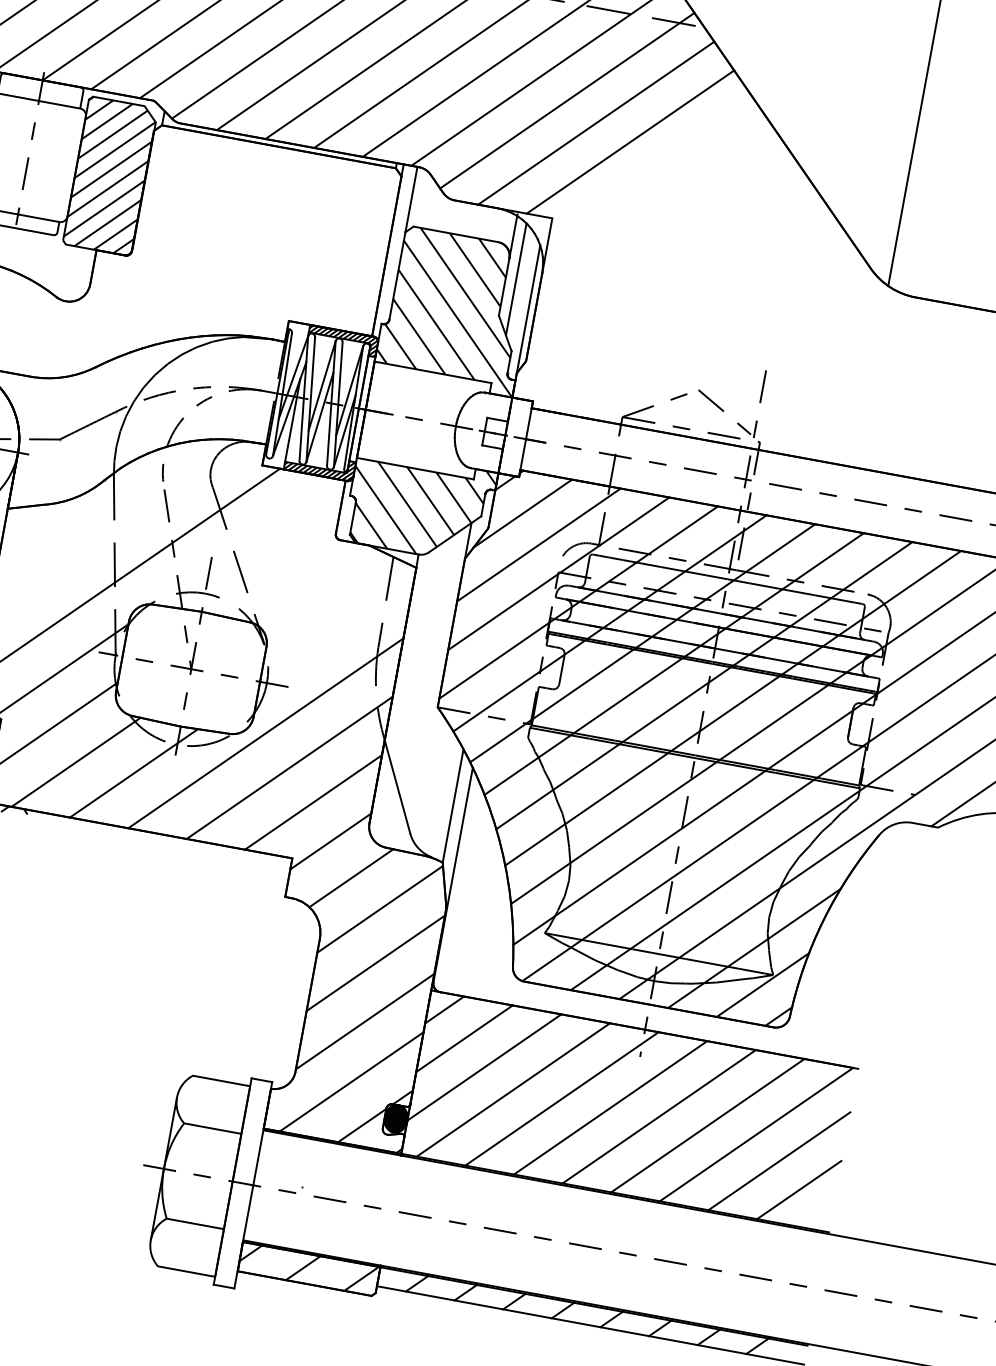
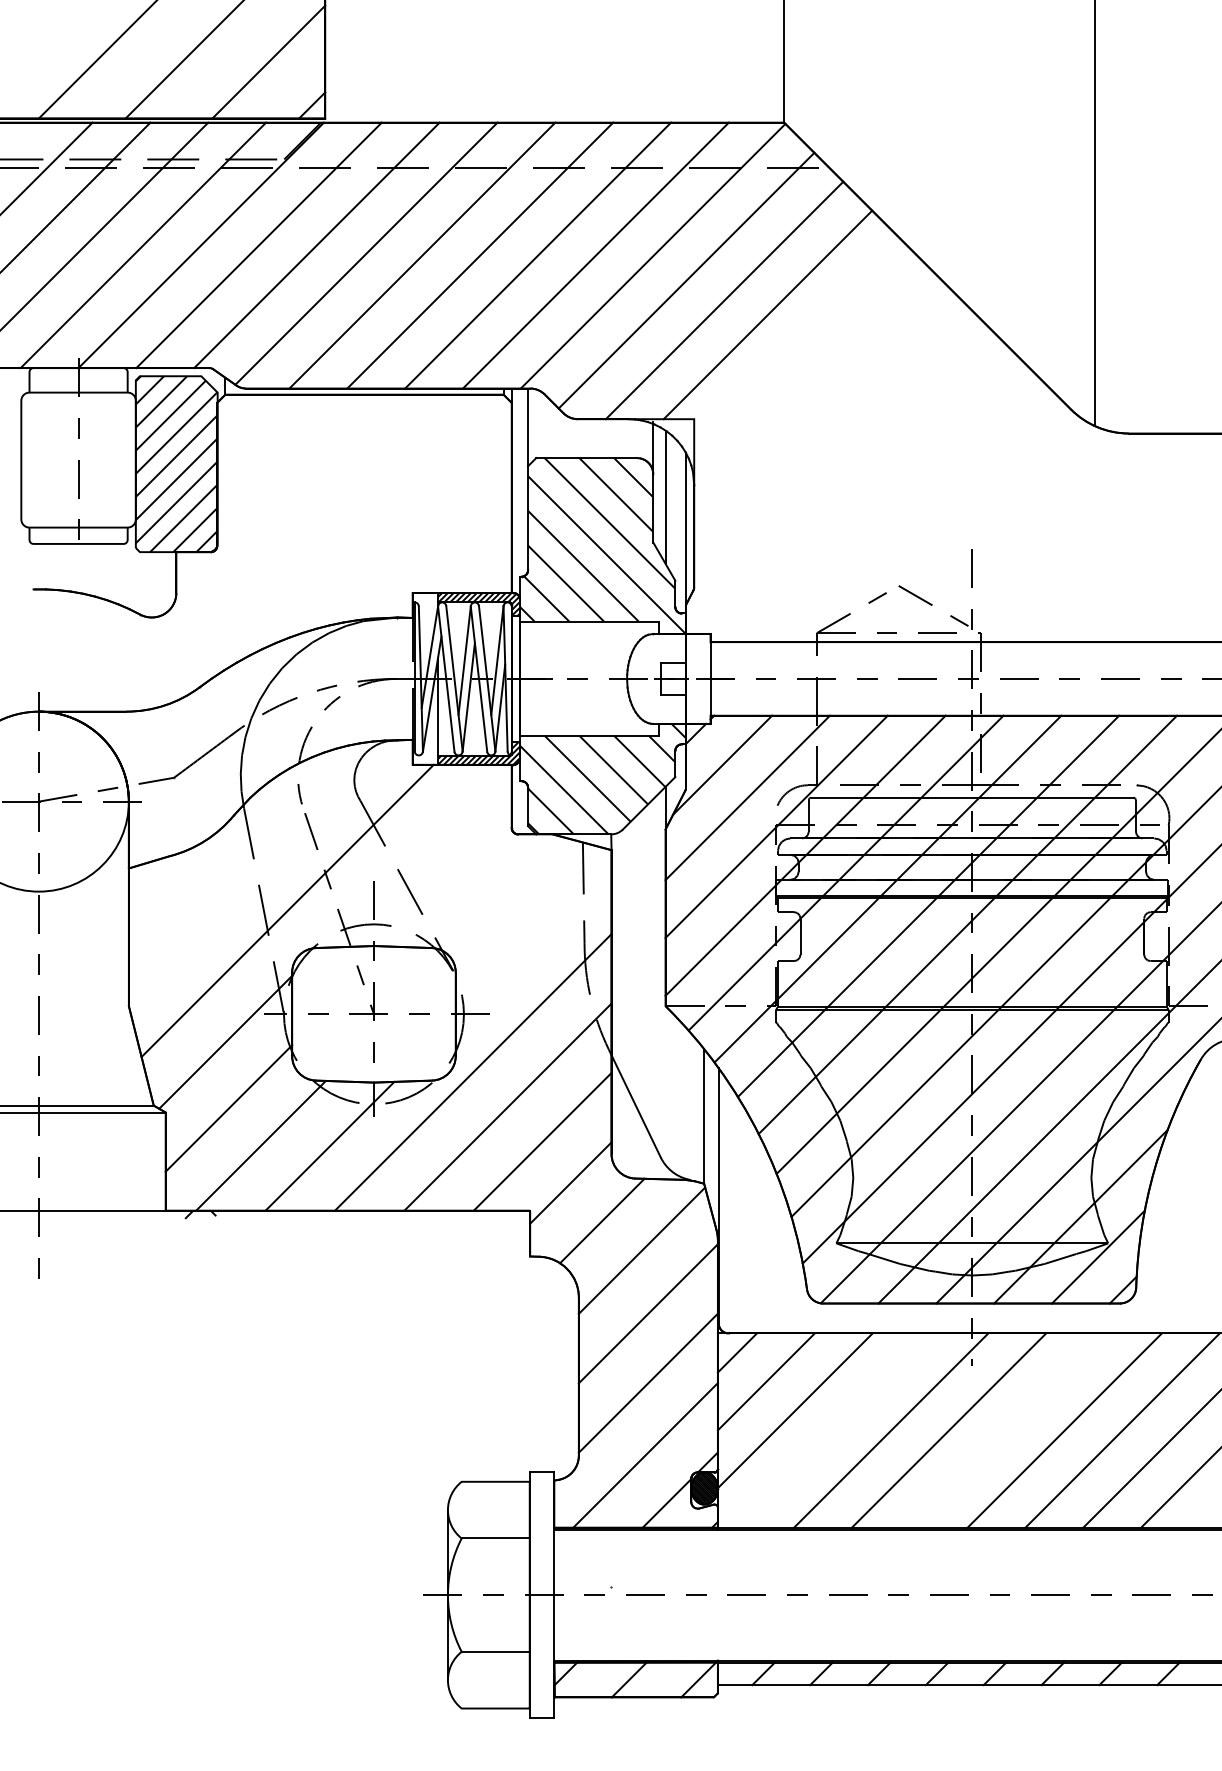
line: (513, 1089) -> (833, 1430), removed
line: (658, 1116) -> (1006, 1430), removed

